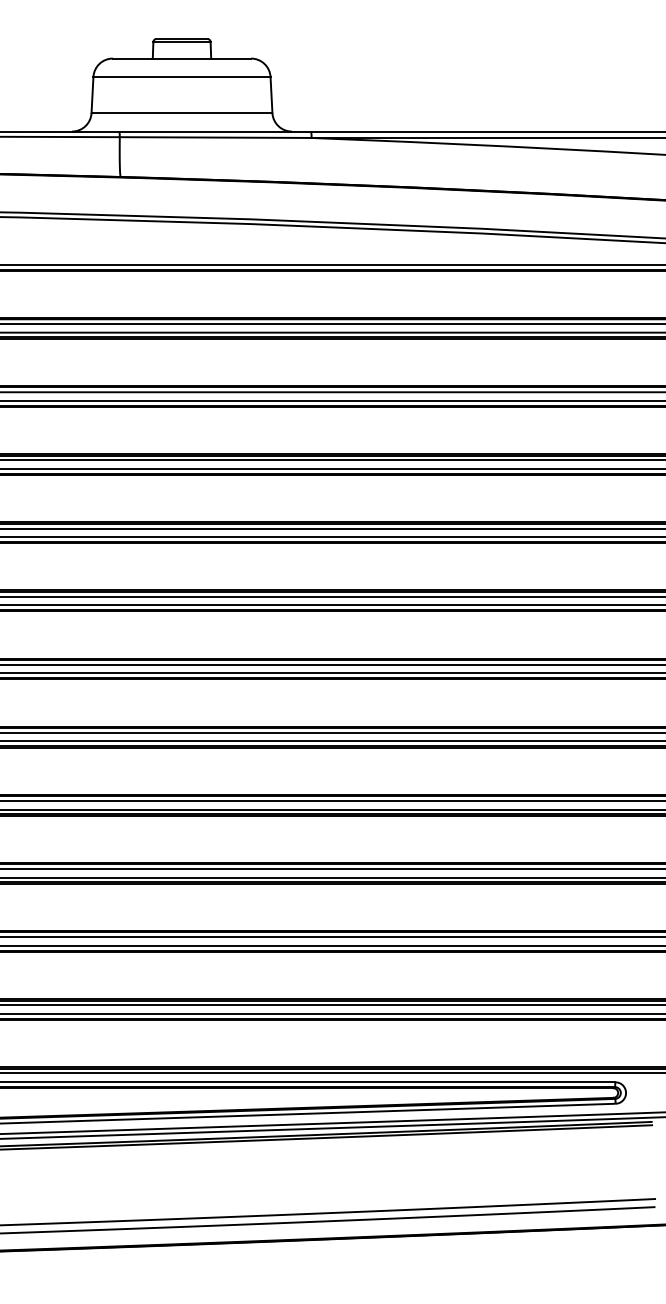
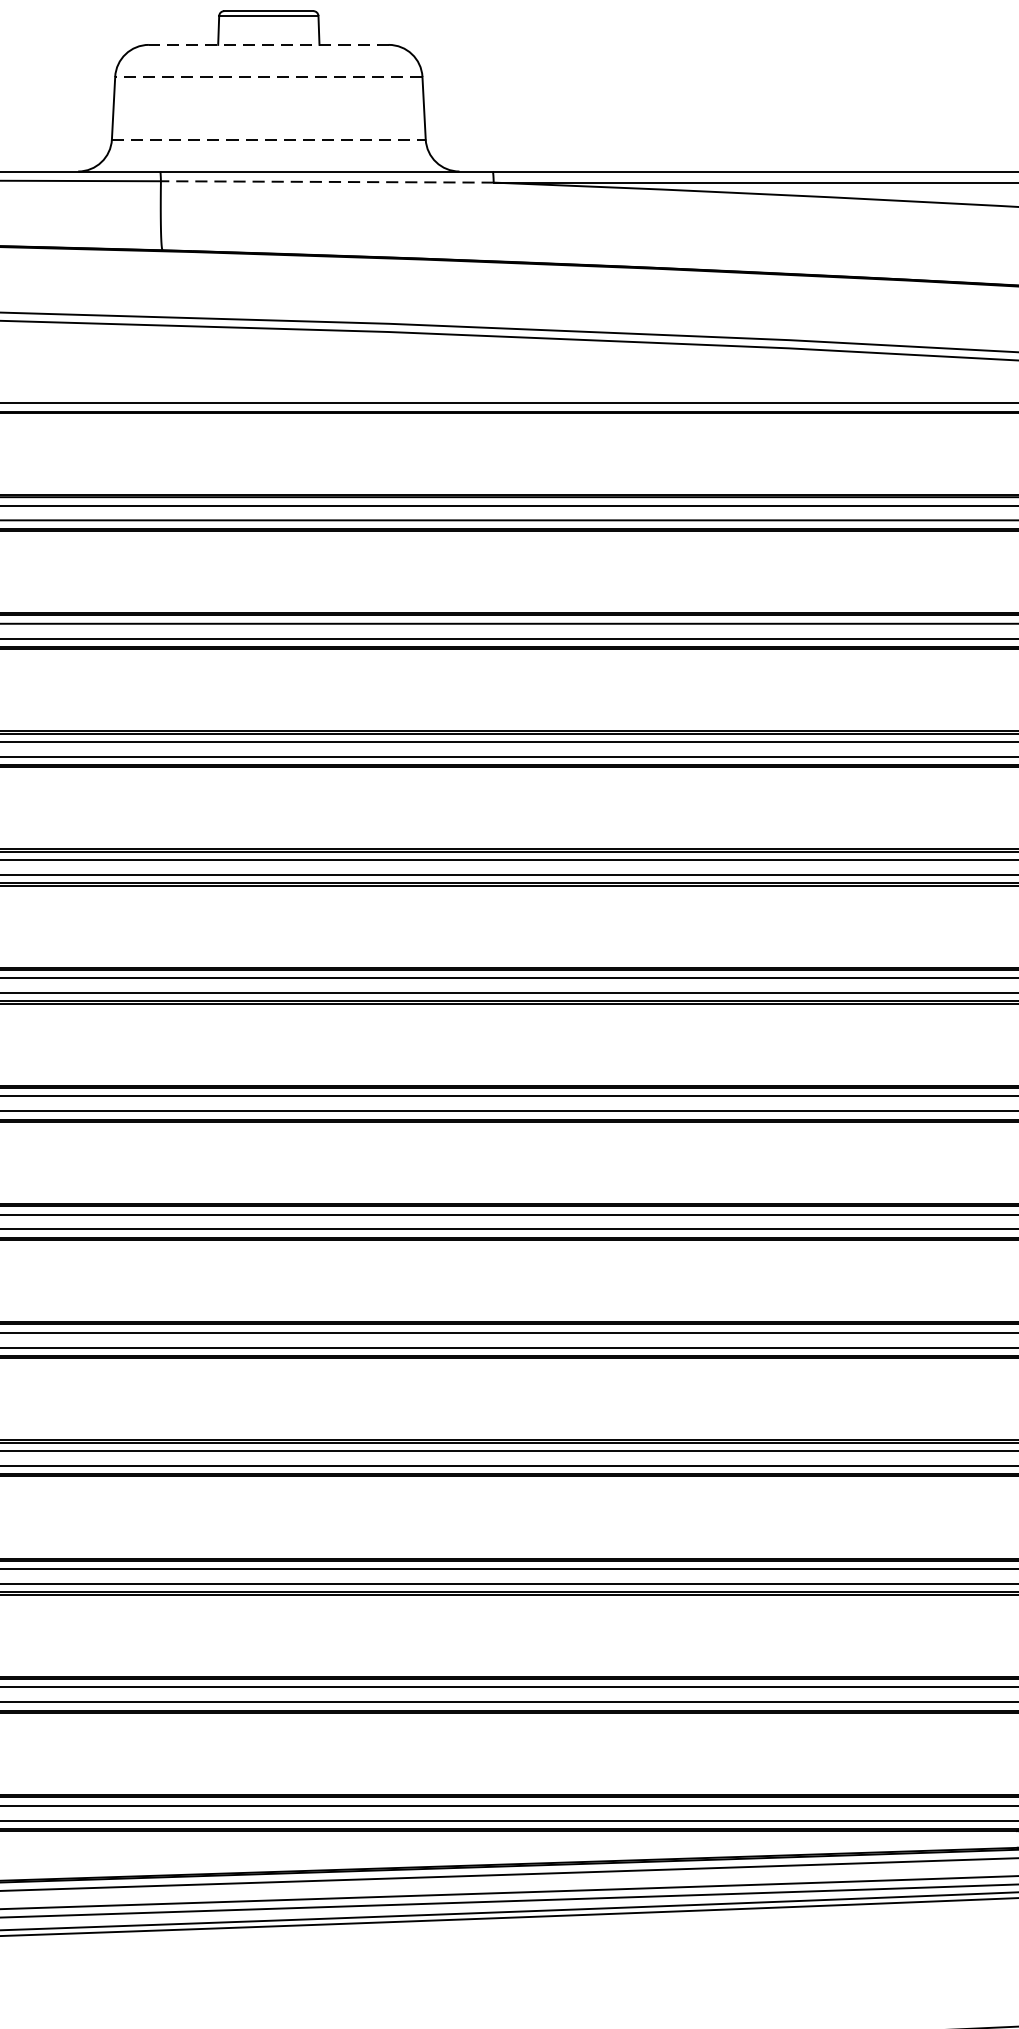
line: (181, 58) -> (267, 44), solid -> dashed
line: (182, 77) -> (269, 77), solid -> dashed
line: (182, 113) -> (269, 140), solid -> dashed
line: (215, 137) -> (326, 181), solid -> dashed

